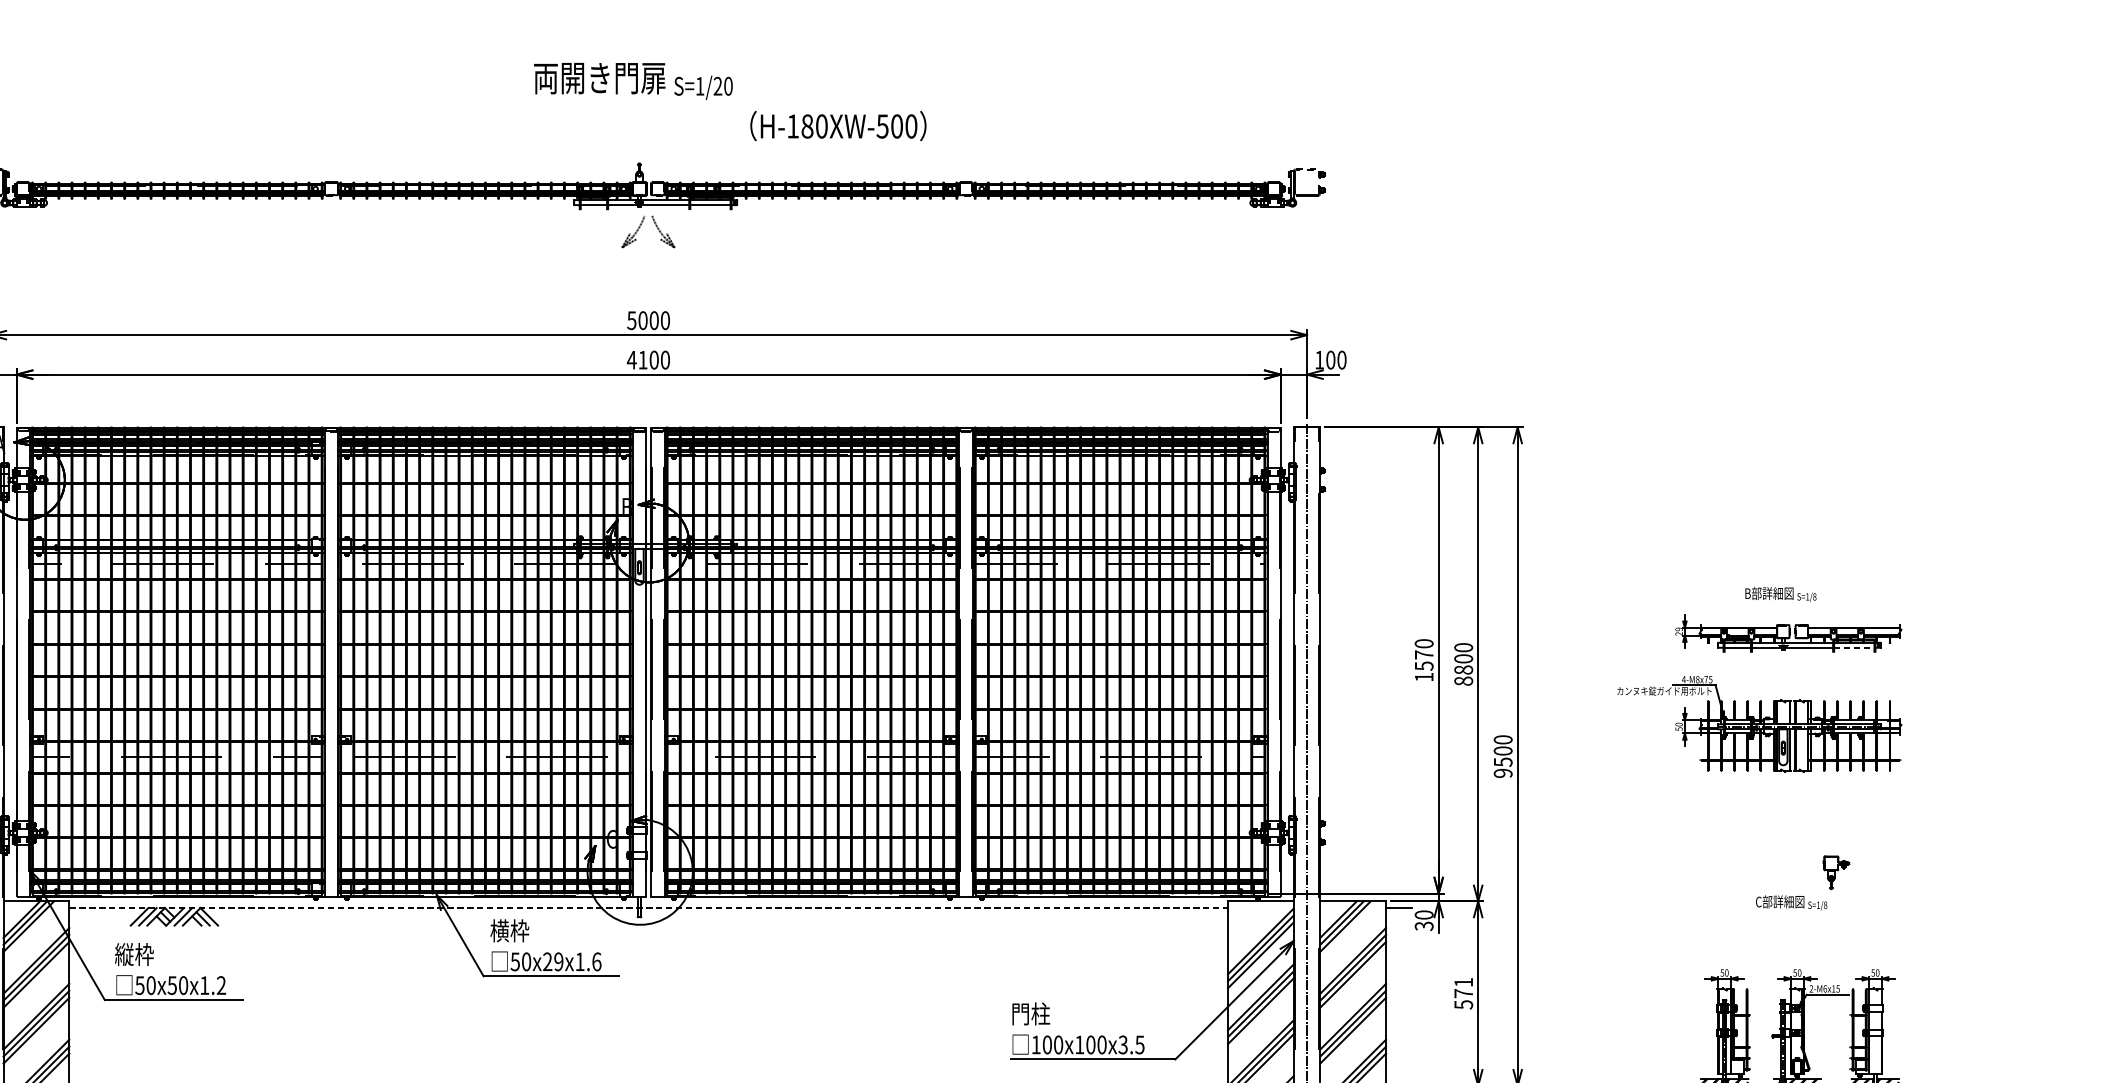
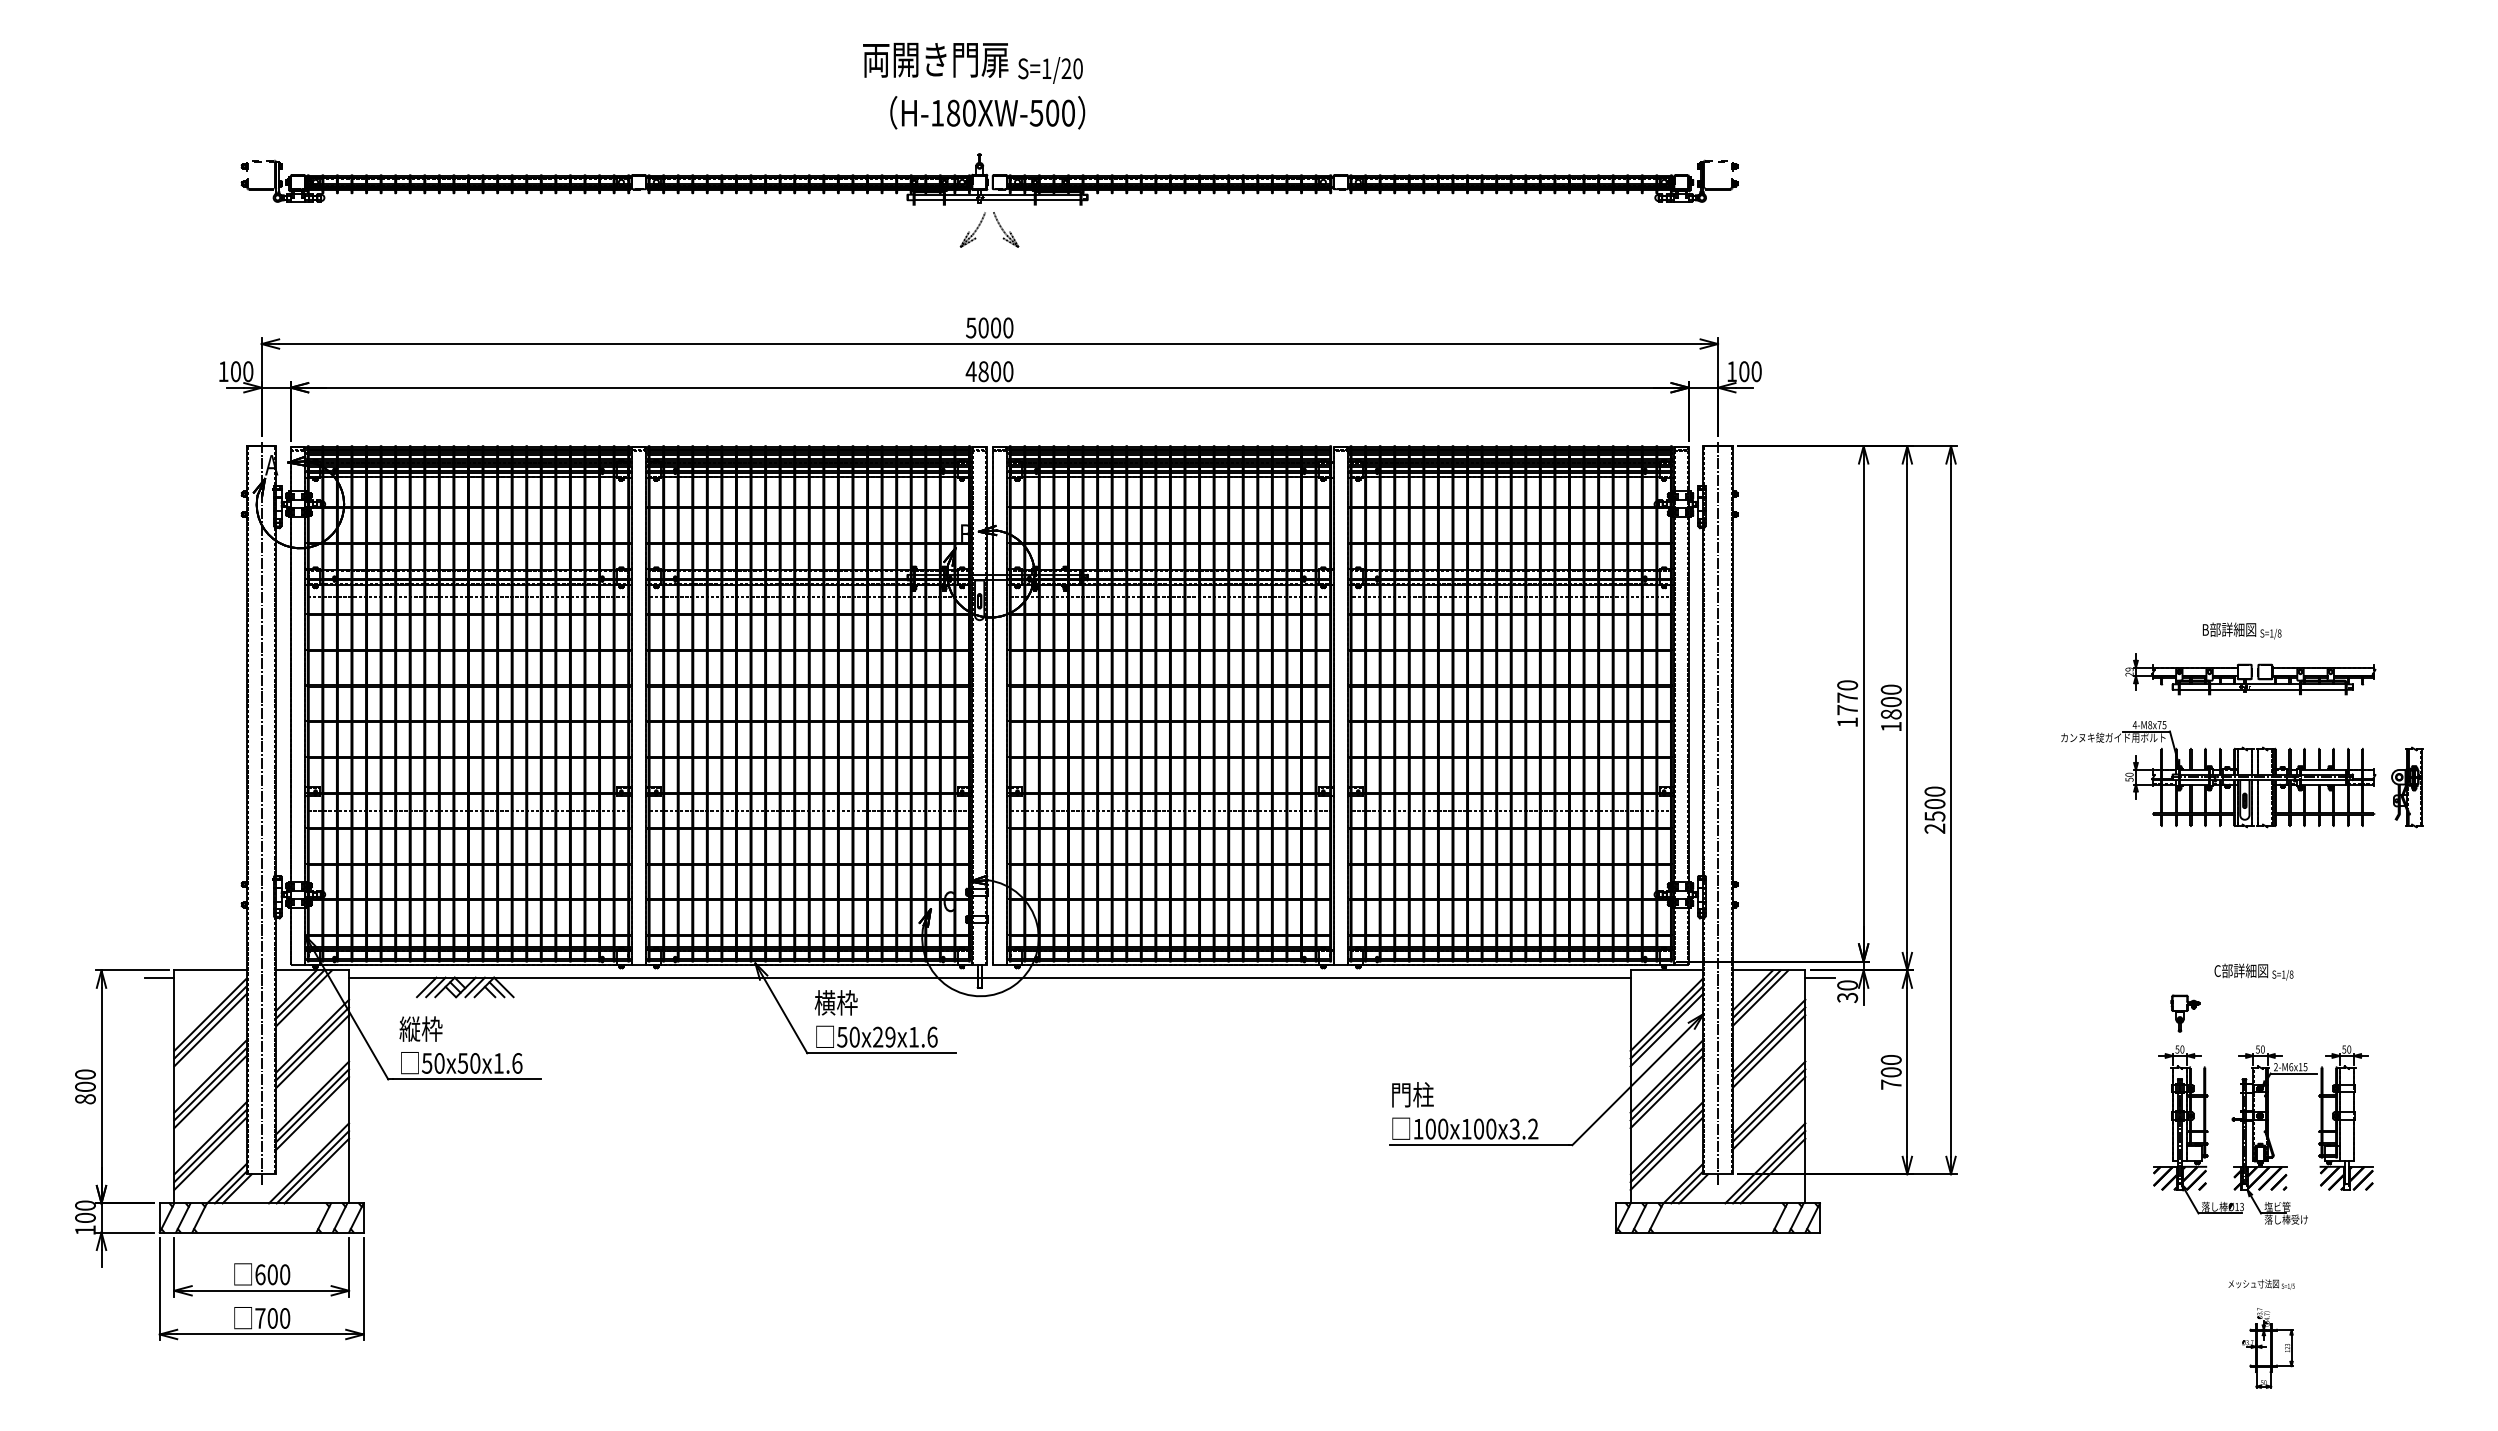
text: (838, 125) -> (987, 112), moved
text: (642, 359) -> (983, 371), 4100 -> 4800
line: (1854, 647) -> (2323, 689), dashed -> solid
text: (1424, 666) -> (1847, 710), 1570 -> 1770
text: (1462, 680) -> (1890, 726), 8800 -> 1800
part: (1930, 736) -> (2407, 787), added
text: (1503, 773) -> (1935, 828), 9500 -> 2500
part: (1836, 872) -> (2185, 1013), moved
line: (648, 907) -> (989, 977), dashed -> solid
text: (221, 985) -> (517, 1063), 50x50x1.2 -> 50x50x1.6
text: (1462, 993) -> (1890, 1072), 571 -> 700
text: (1140, 1044) -> (1533, 1128), 100x100x3.5 -> 100x100x3.2

